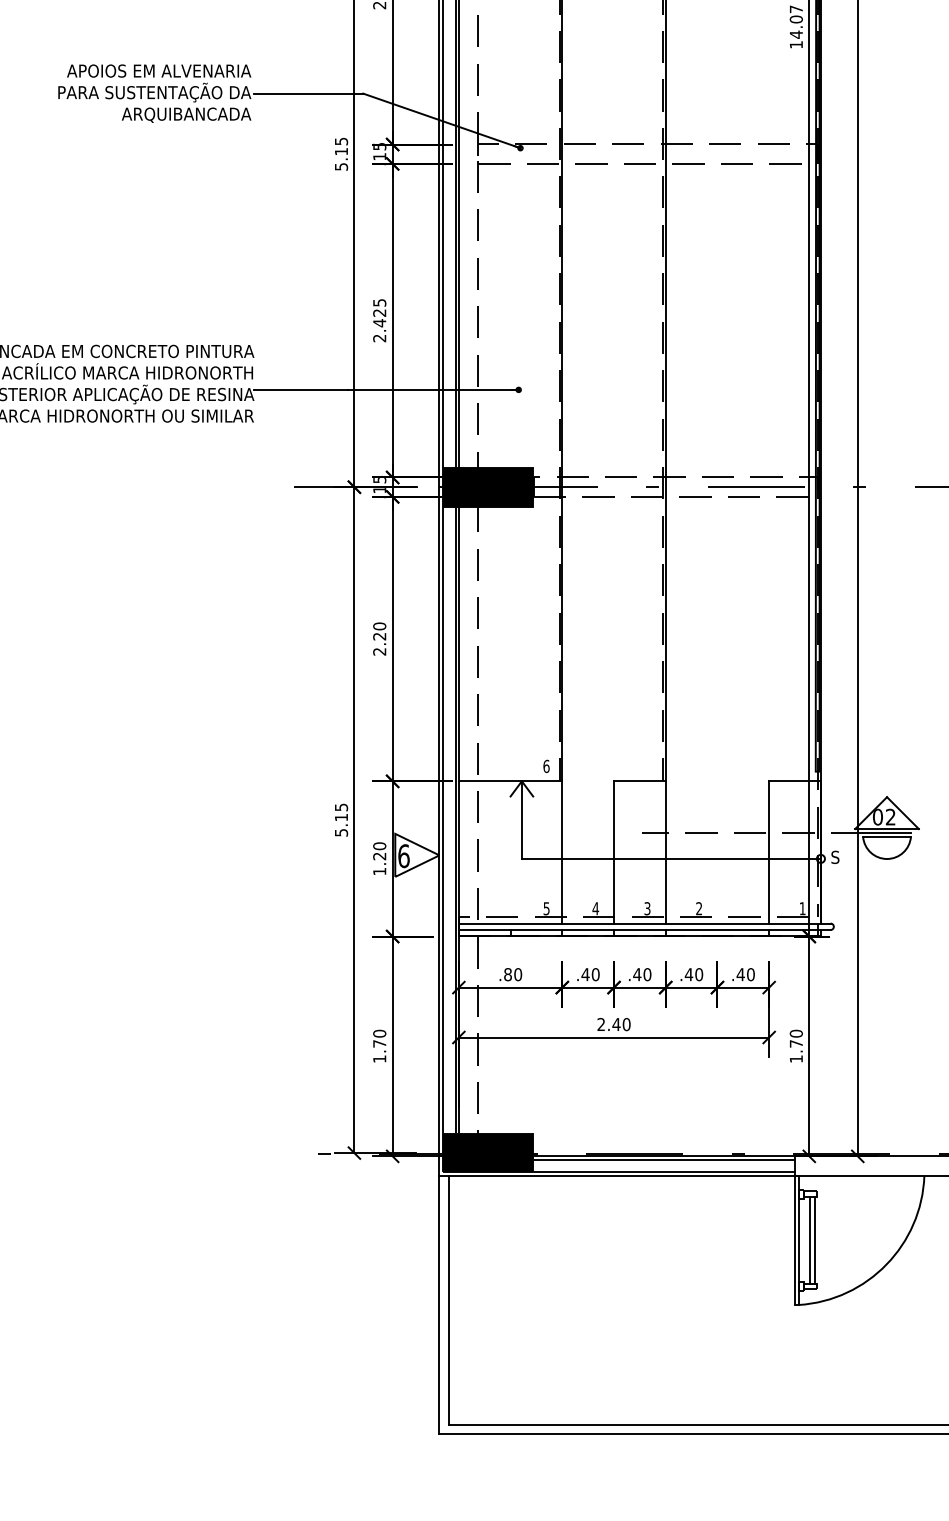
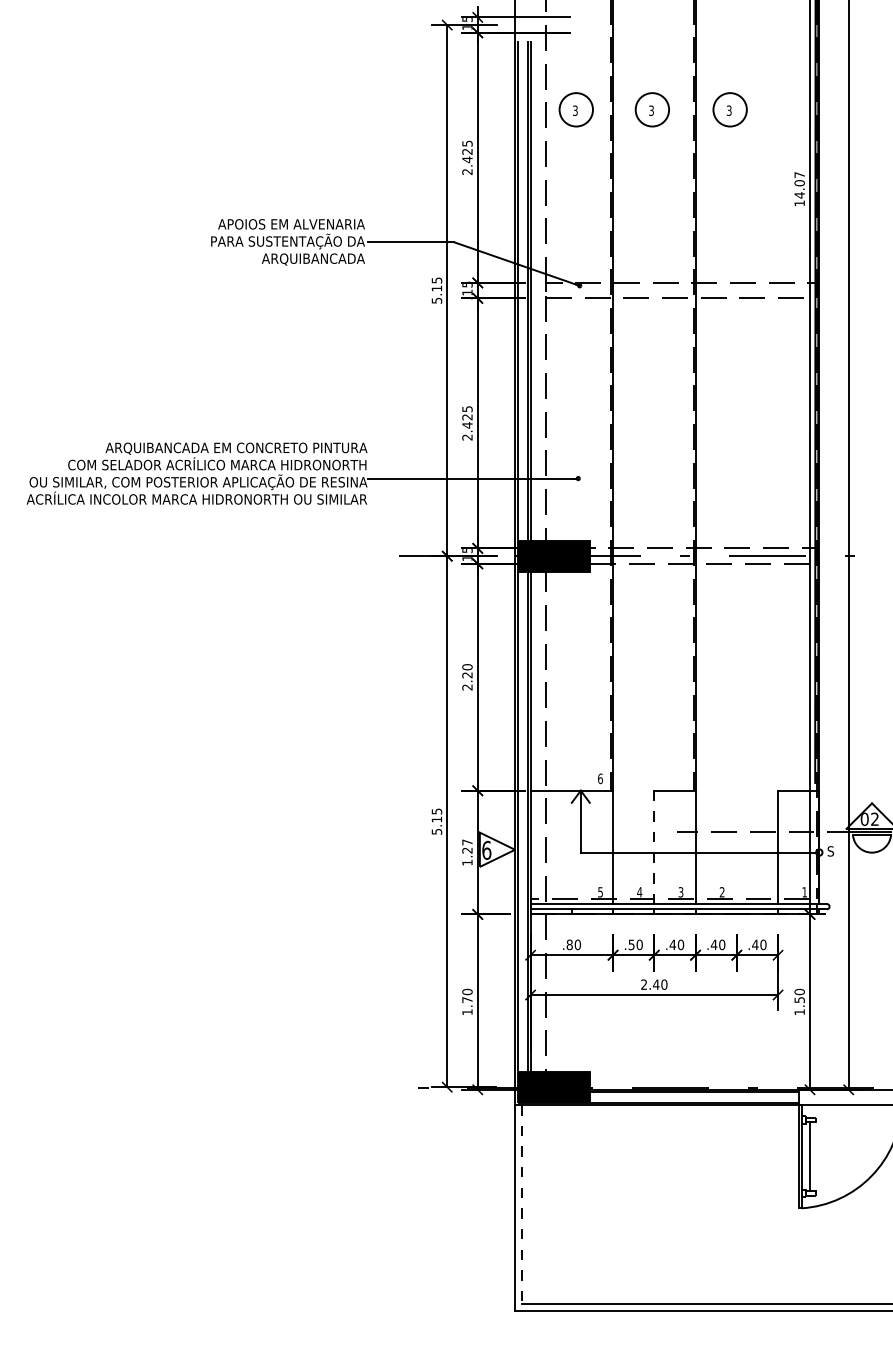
text: (379, 846) -> (467, 842), 1.20 -> 1.27
line: (614, 852) -> (654, 847), solid -> dashed
text: (585, 974) -> (631, 944), .40 -> .50
text: (796, 1044) -> (799, 1000), 1.70 -> 1.50
line: (814, 1240) -> (814, 1156), removed
line: (448, 1300) -> (522, 1204), solid -> dashed

